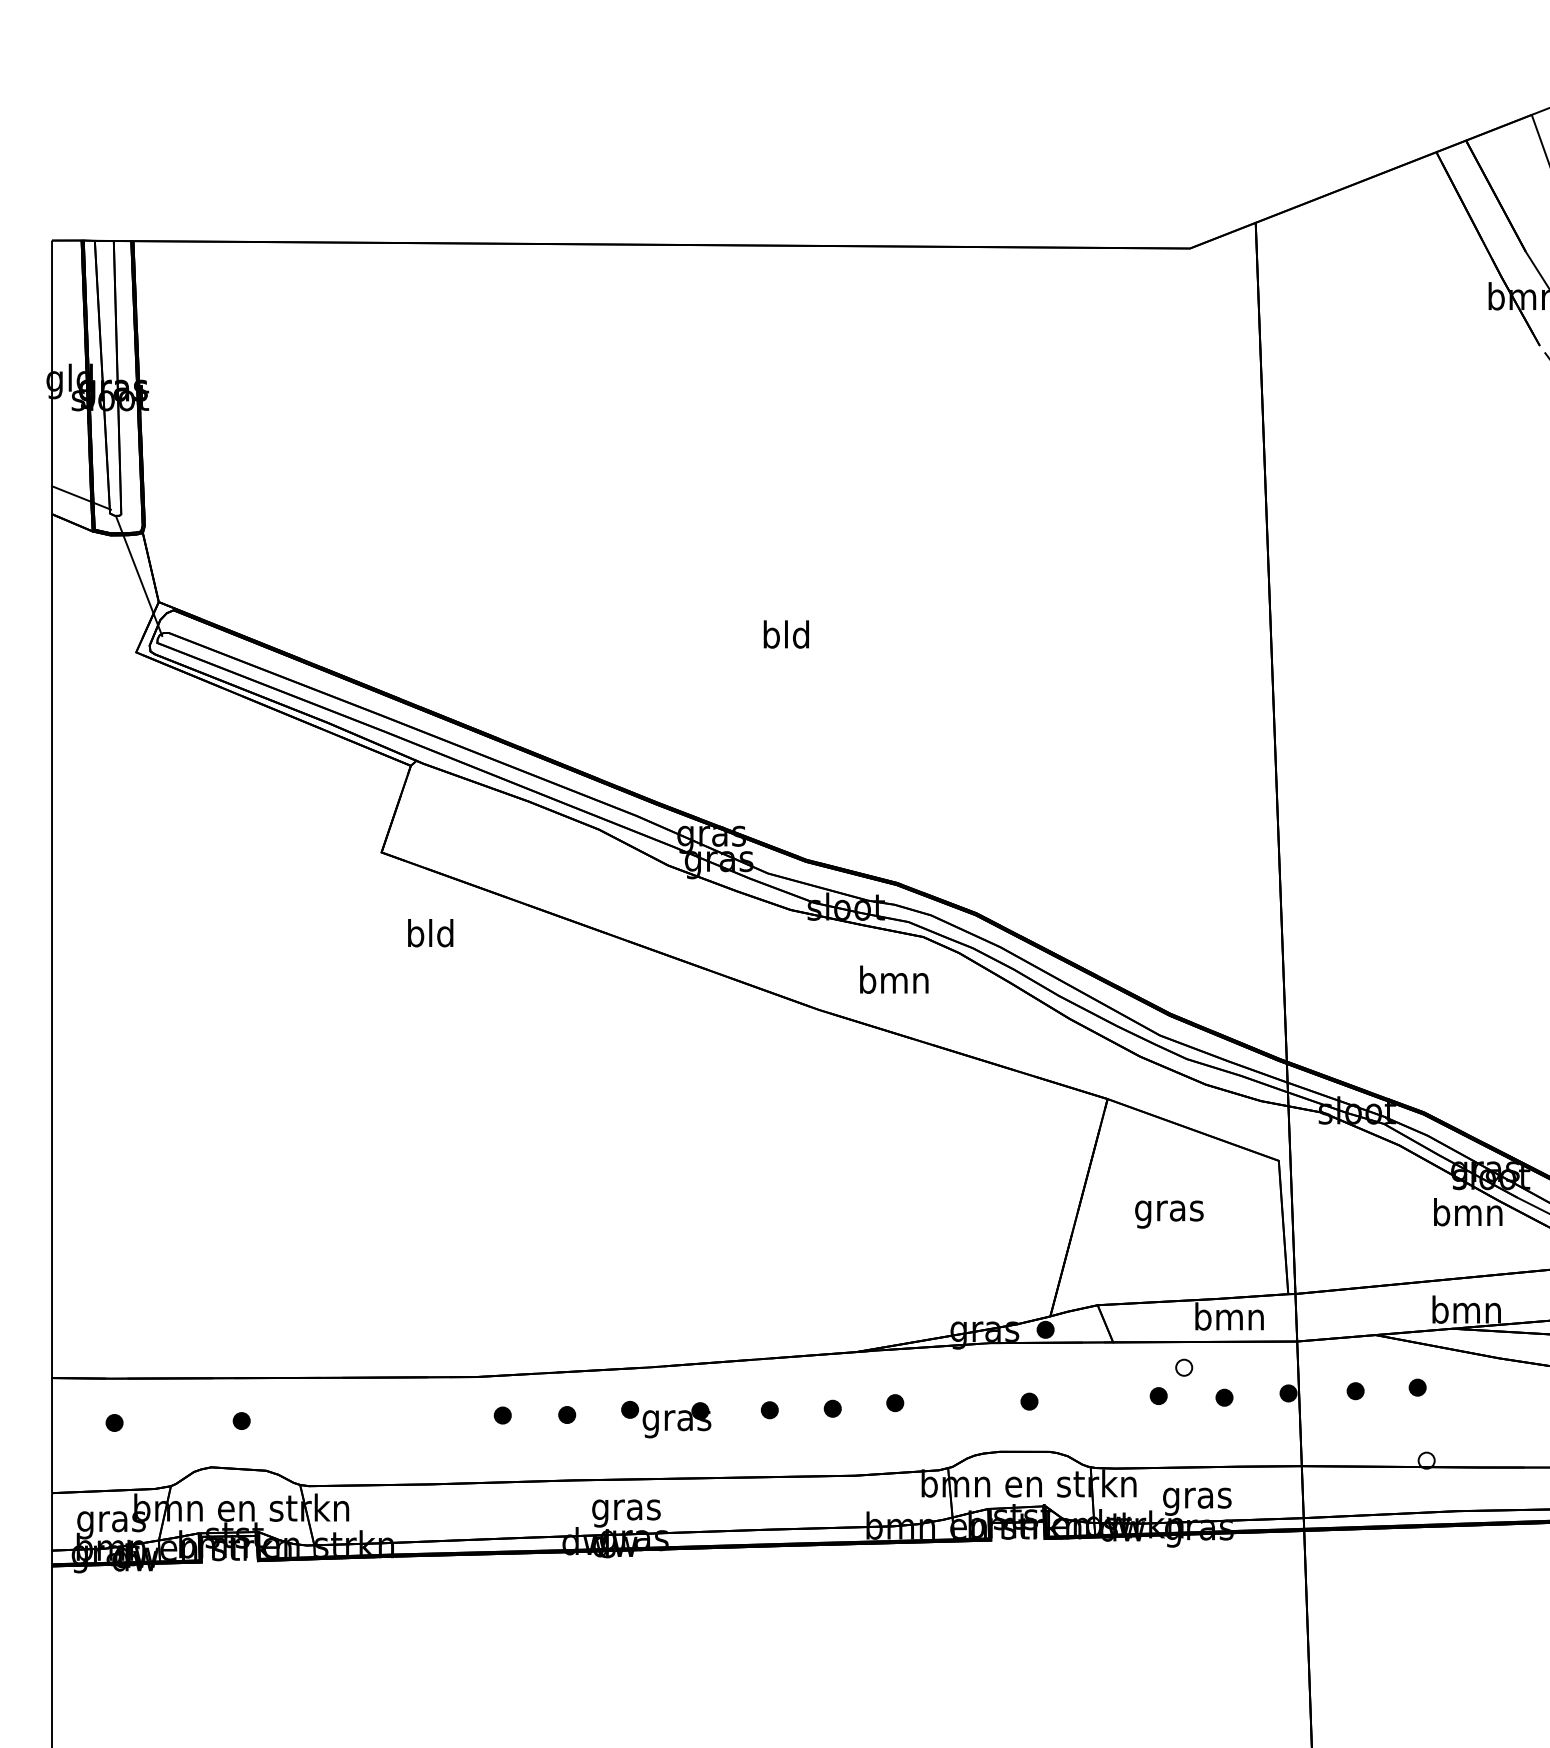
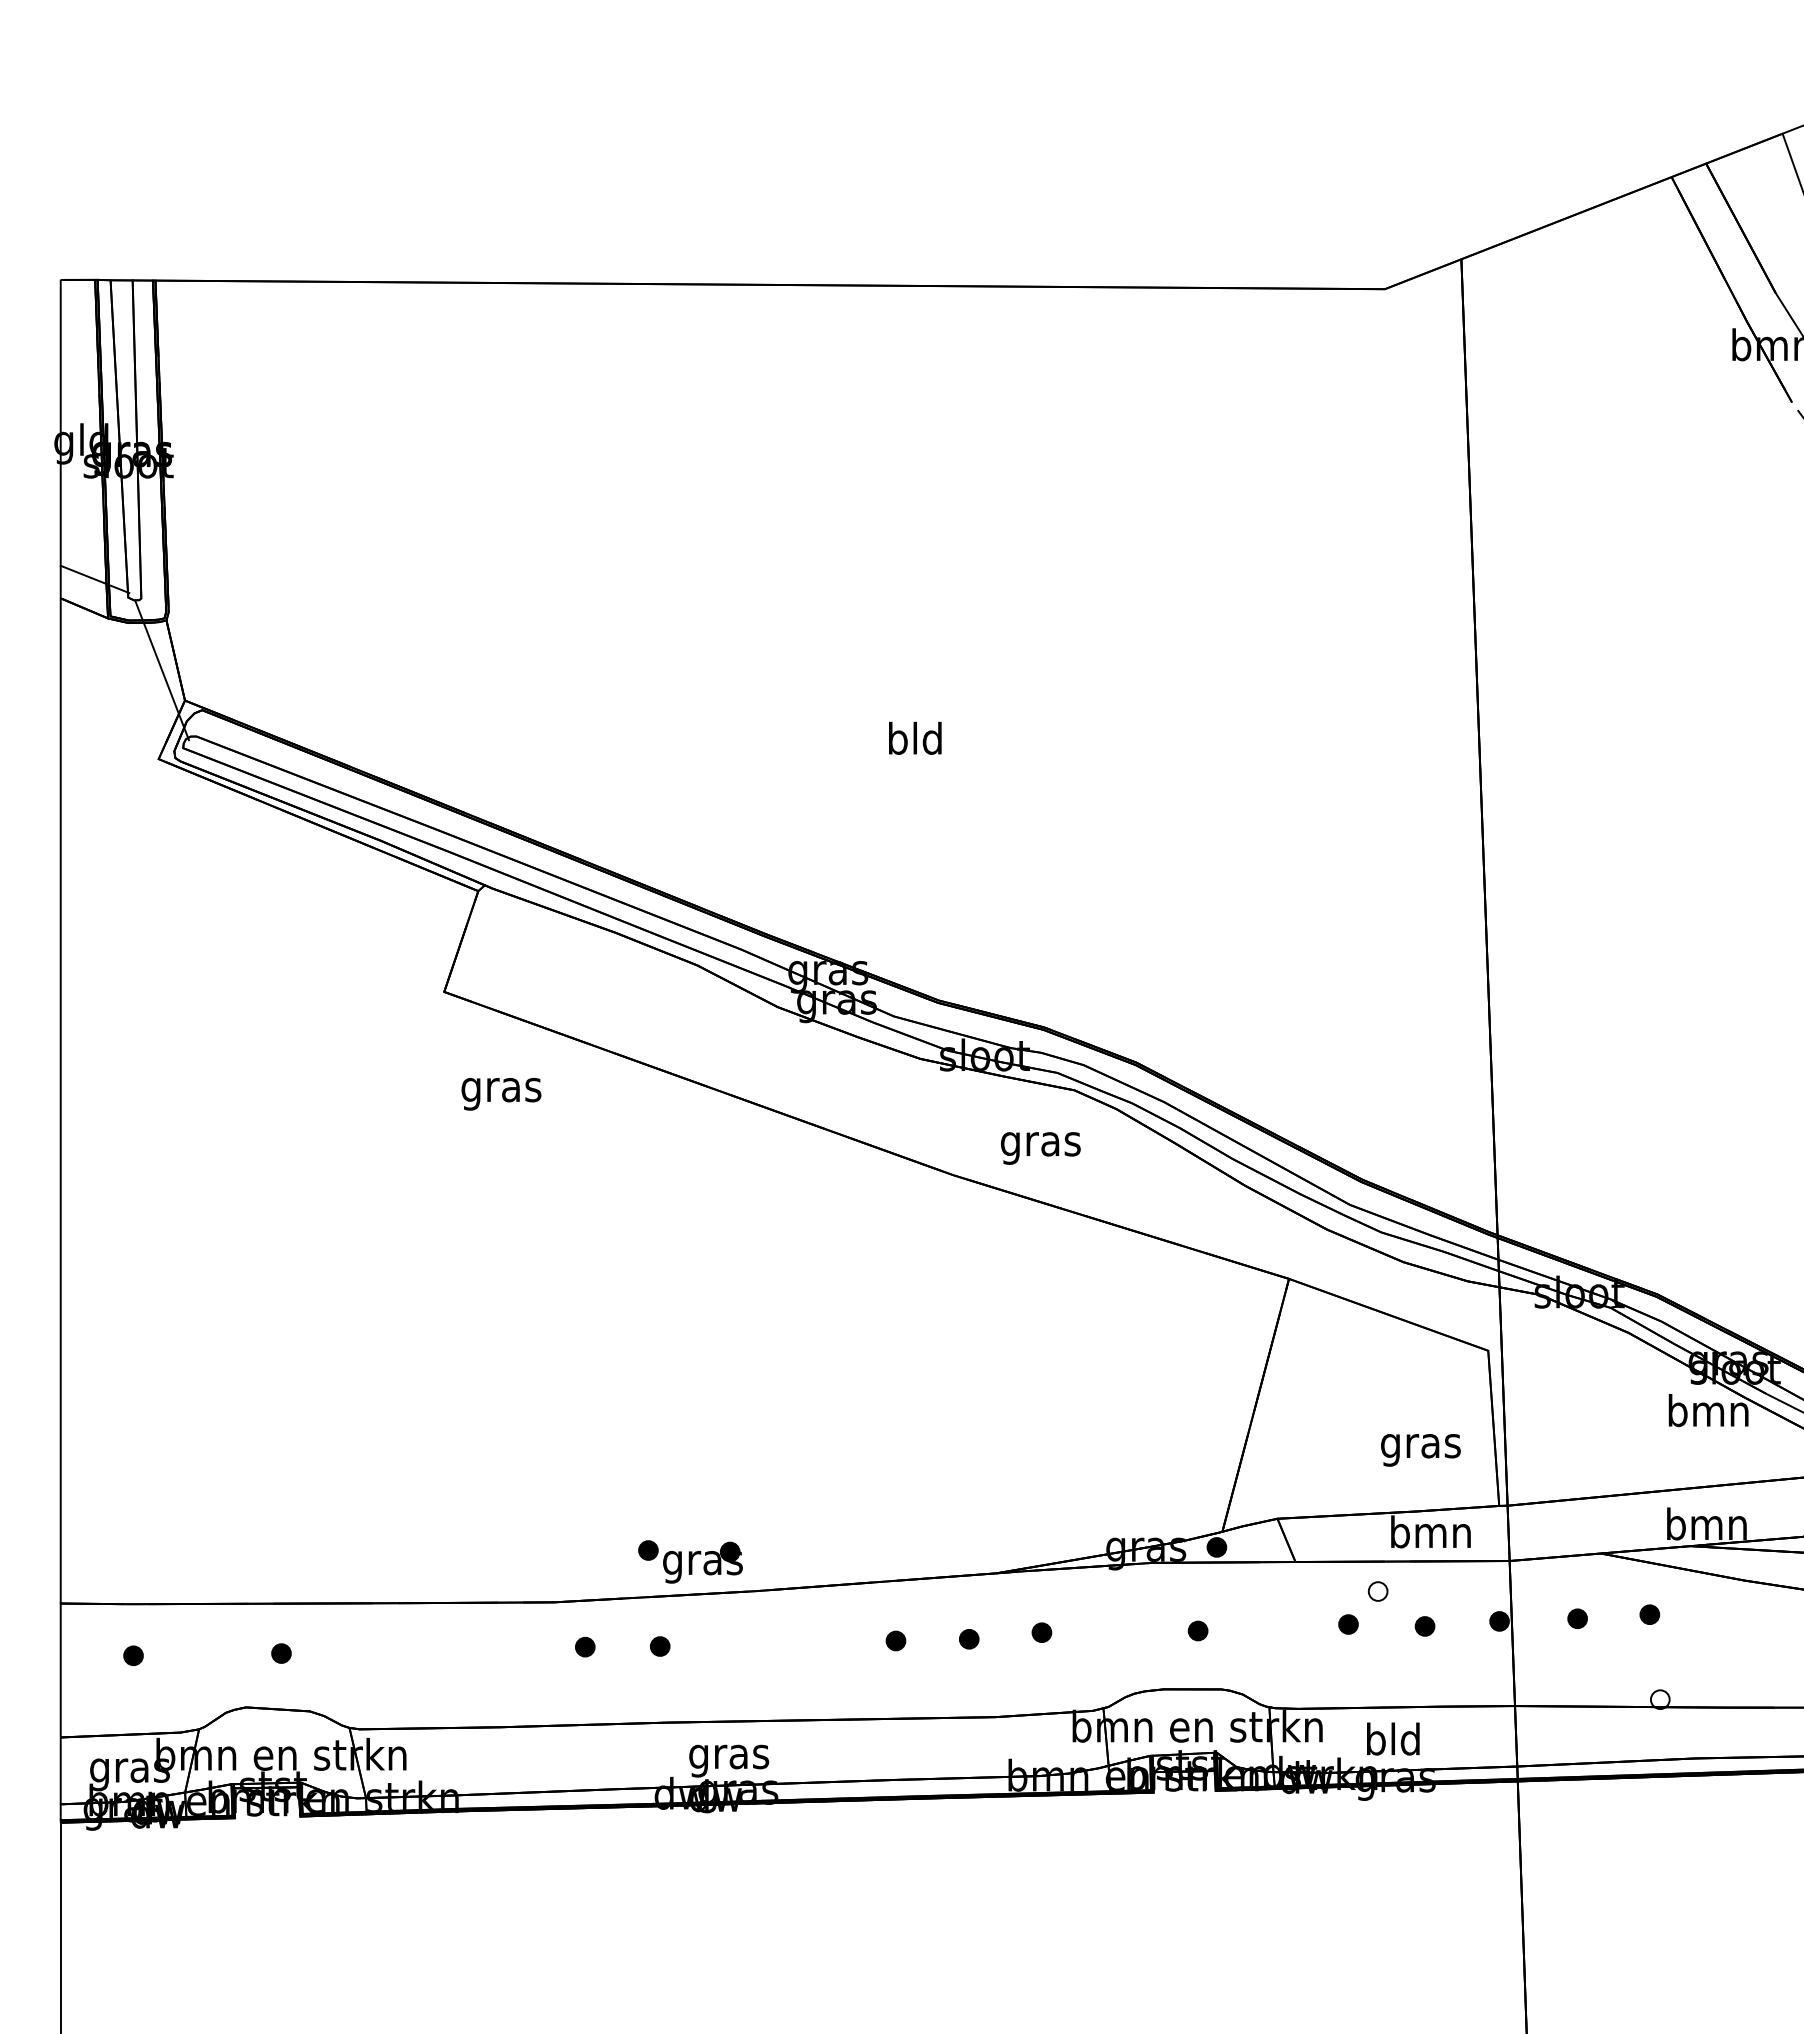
text: (430, 936) -> (501, 1089), bld -> gras
text: (894, 982) -> (1040, 1143), bmn -> gras
text: (1169, 1214) -> (1420, 1450), moved
part: (666, 1419) -> (690, 1561), moved
text: (1197, 1497) -> (1393, 1742), gras -> bld

